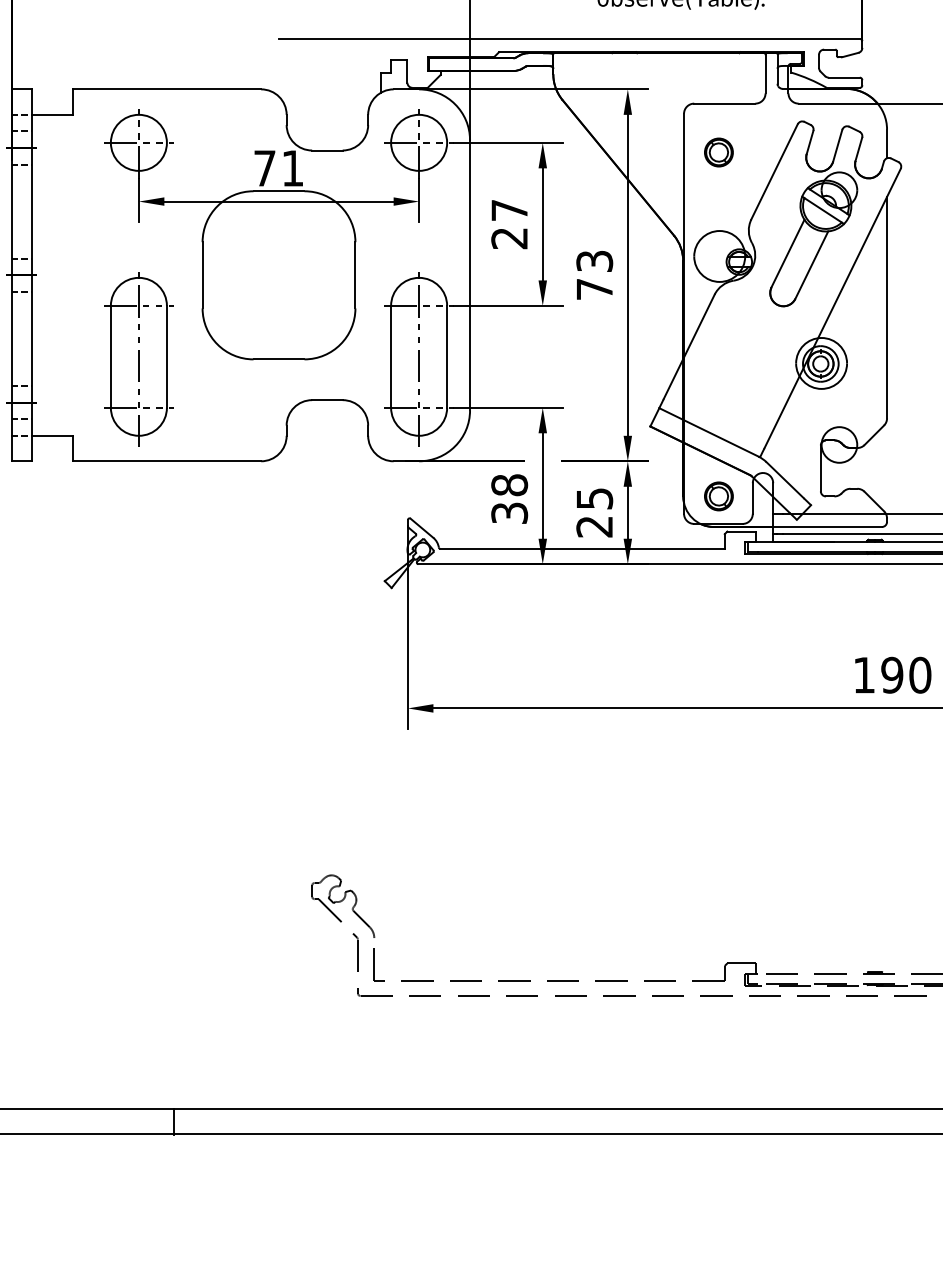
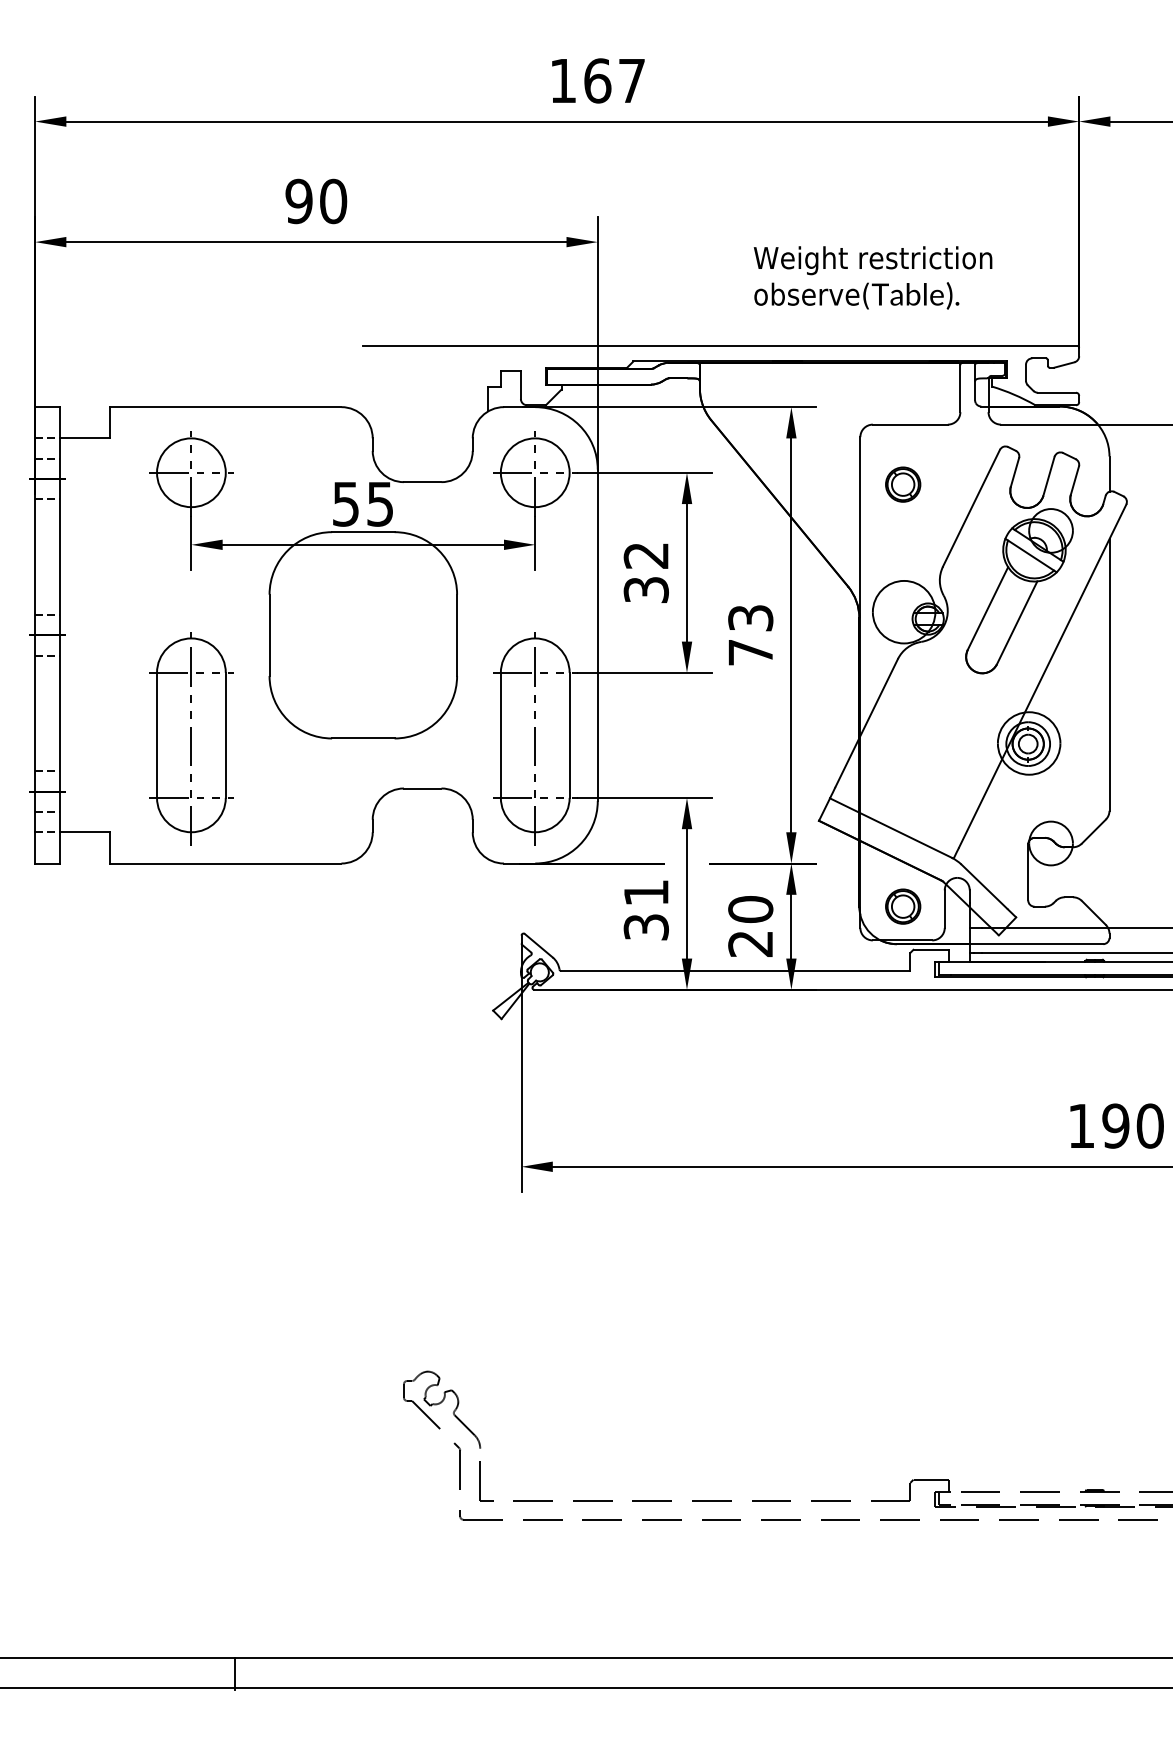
text: (278, 168) -> (362, 504), 71 -> 55
text: (508, 224) -> (645, 573), 27 -> 32
text: (508, 484) -> (645, 892), 38 -> 31
text: (594, 498) -> (750, 909), 25 -> 20

